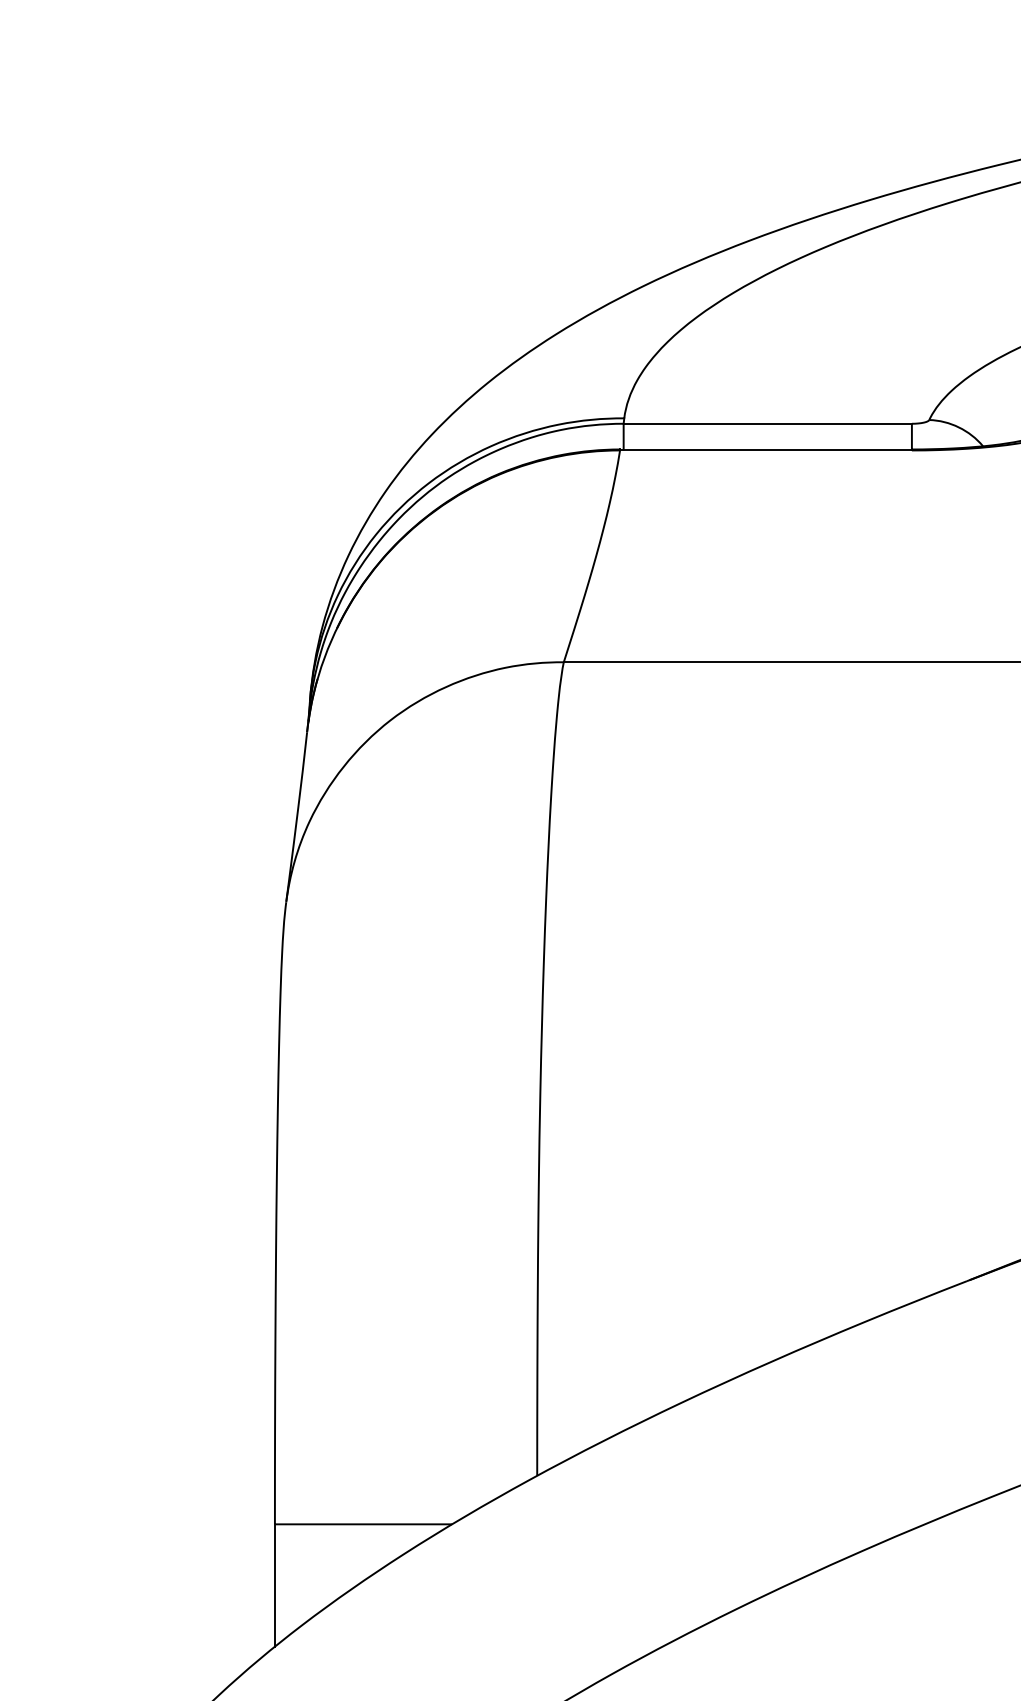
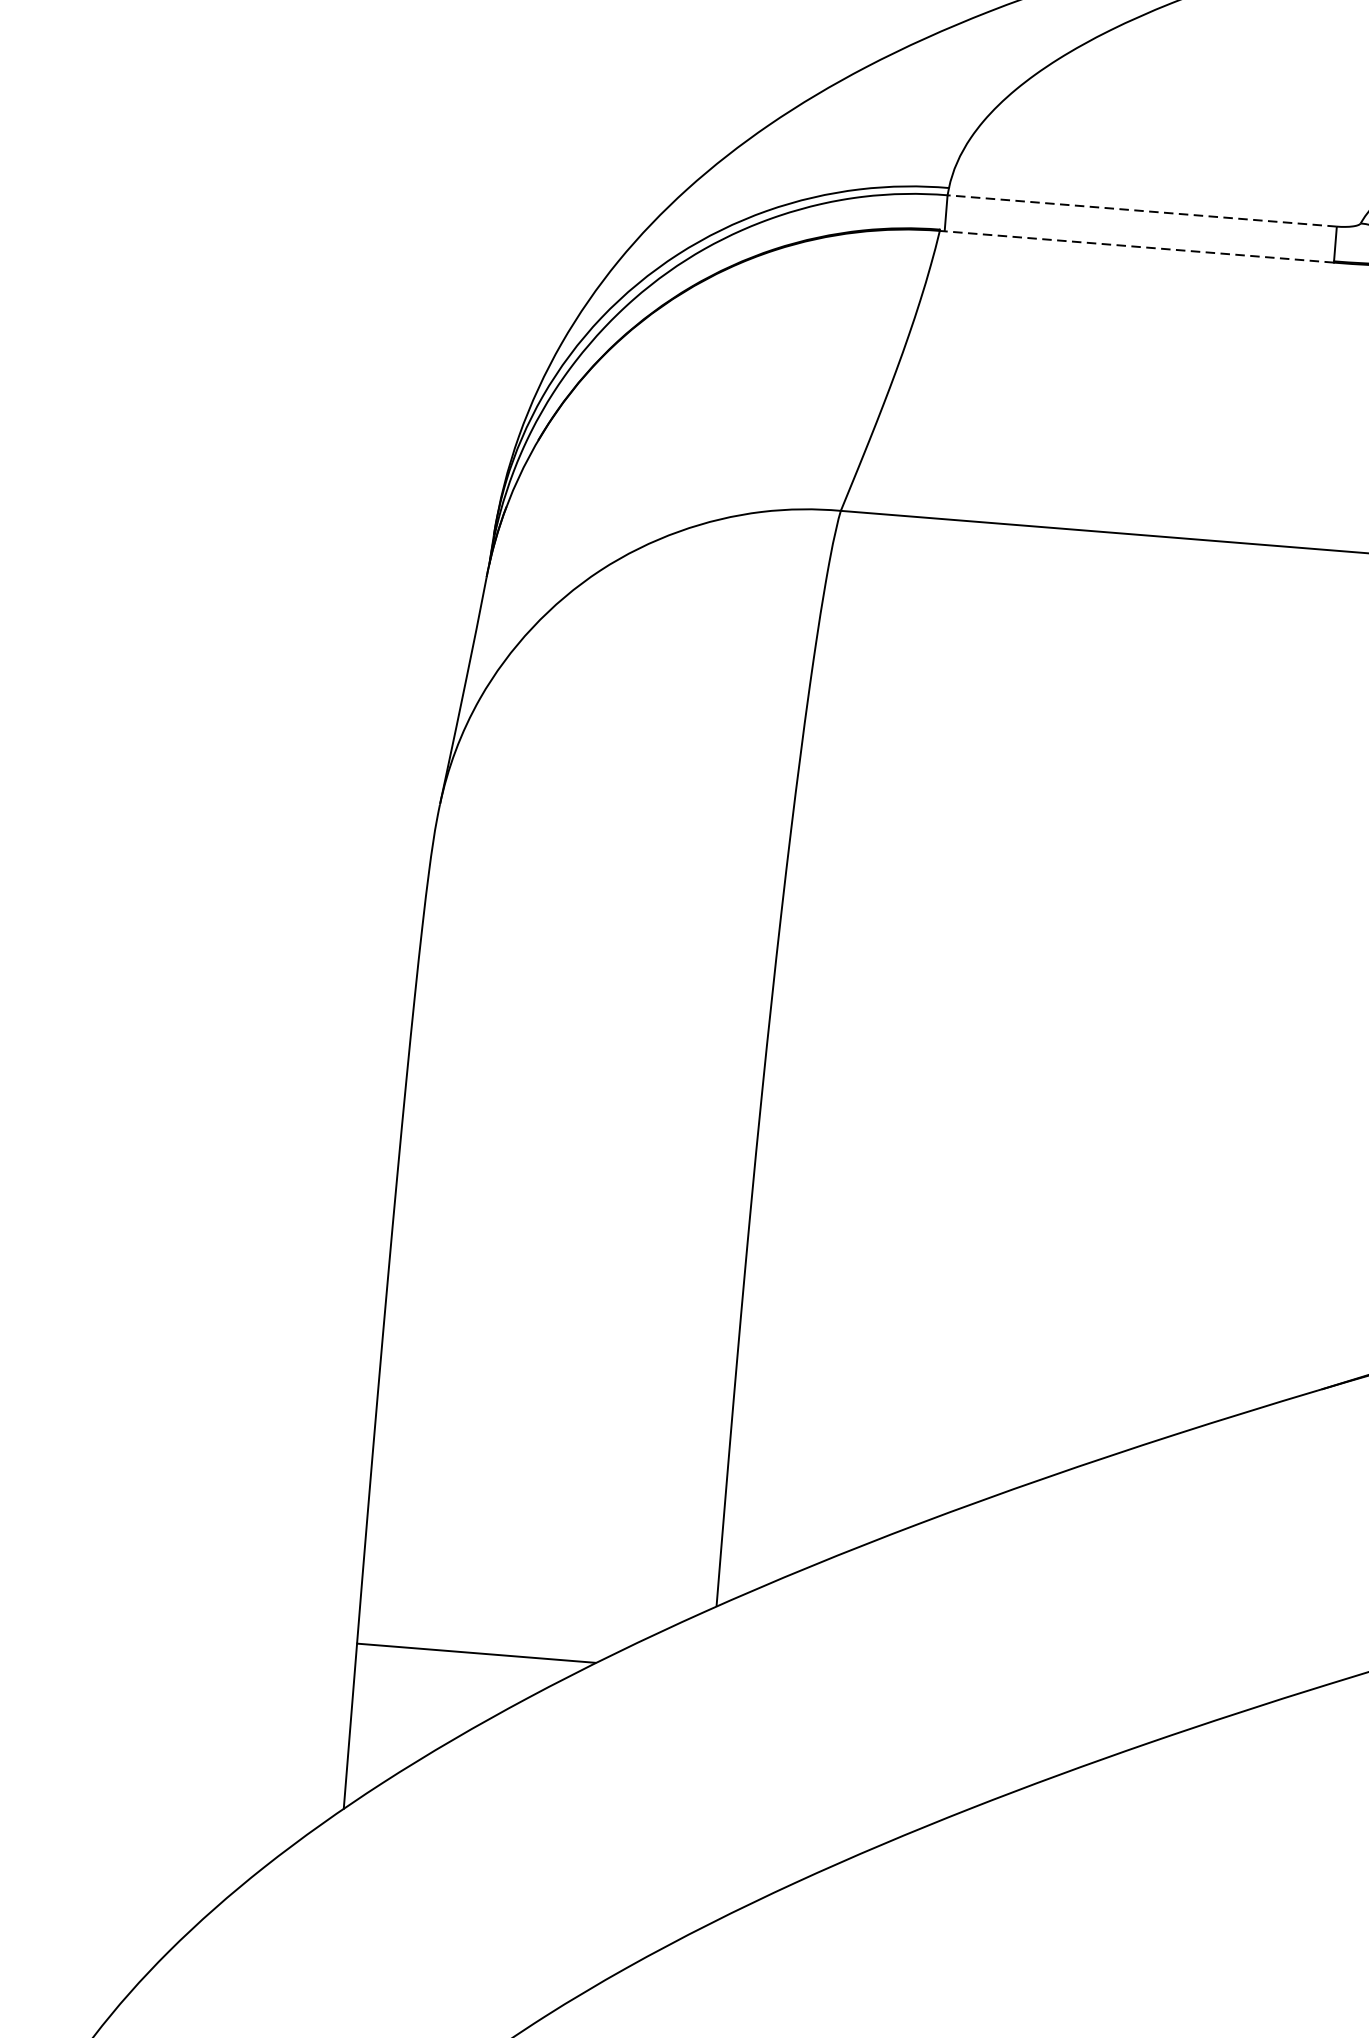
line: (767, 423) -> (1141, 210), solid -> dashed
line: (765, 450) -> (1136, 246), solid -> dashed

